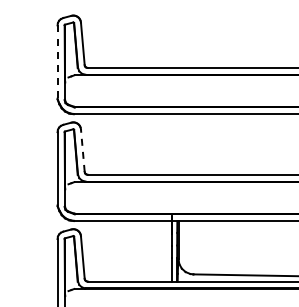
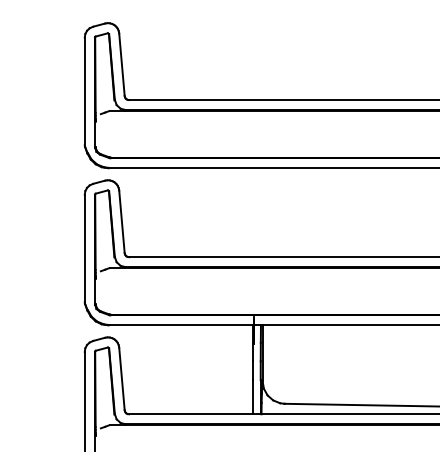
line: (57, 62) -> (84, 92), dashed -> solid
line: (82, 150) -> (121, 221), dashed -> solid

